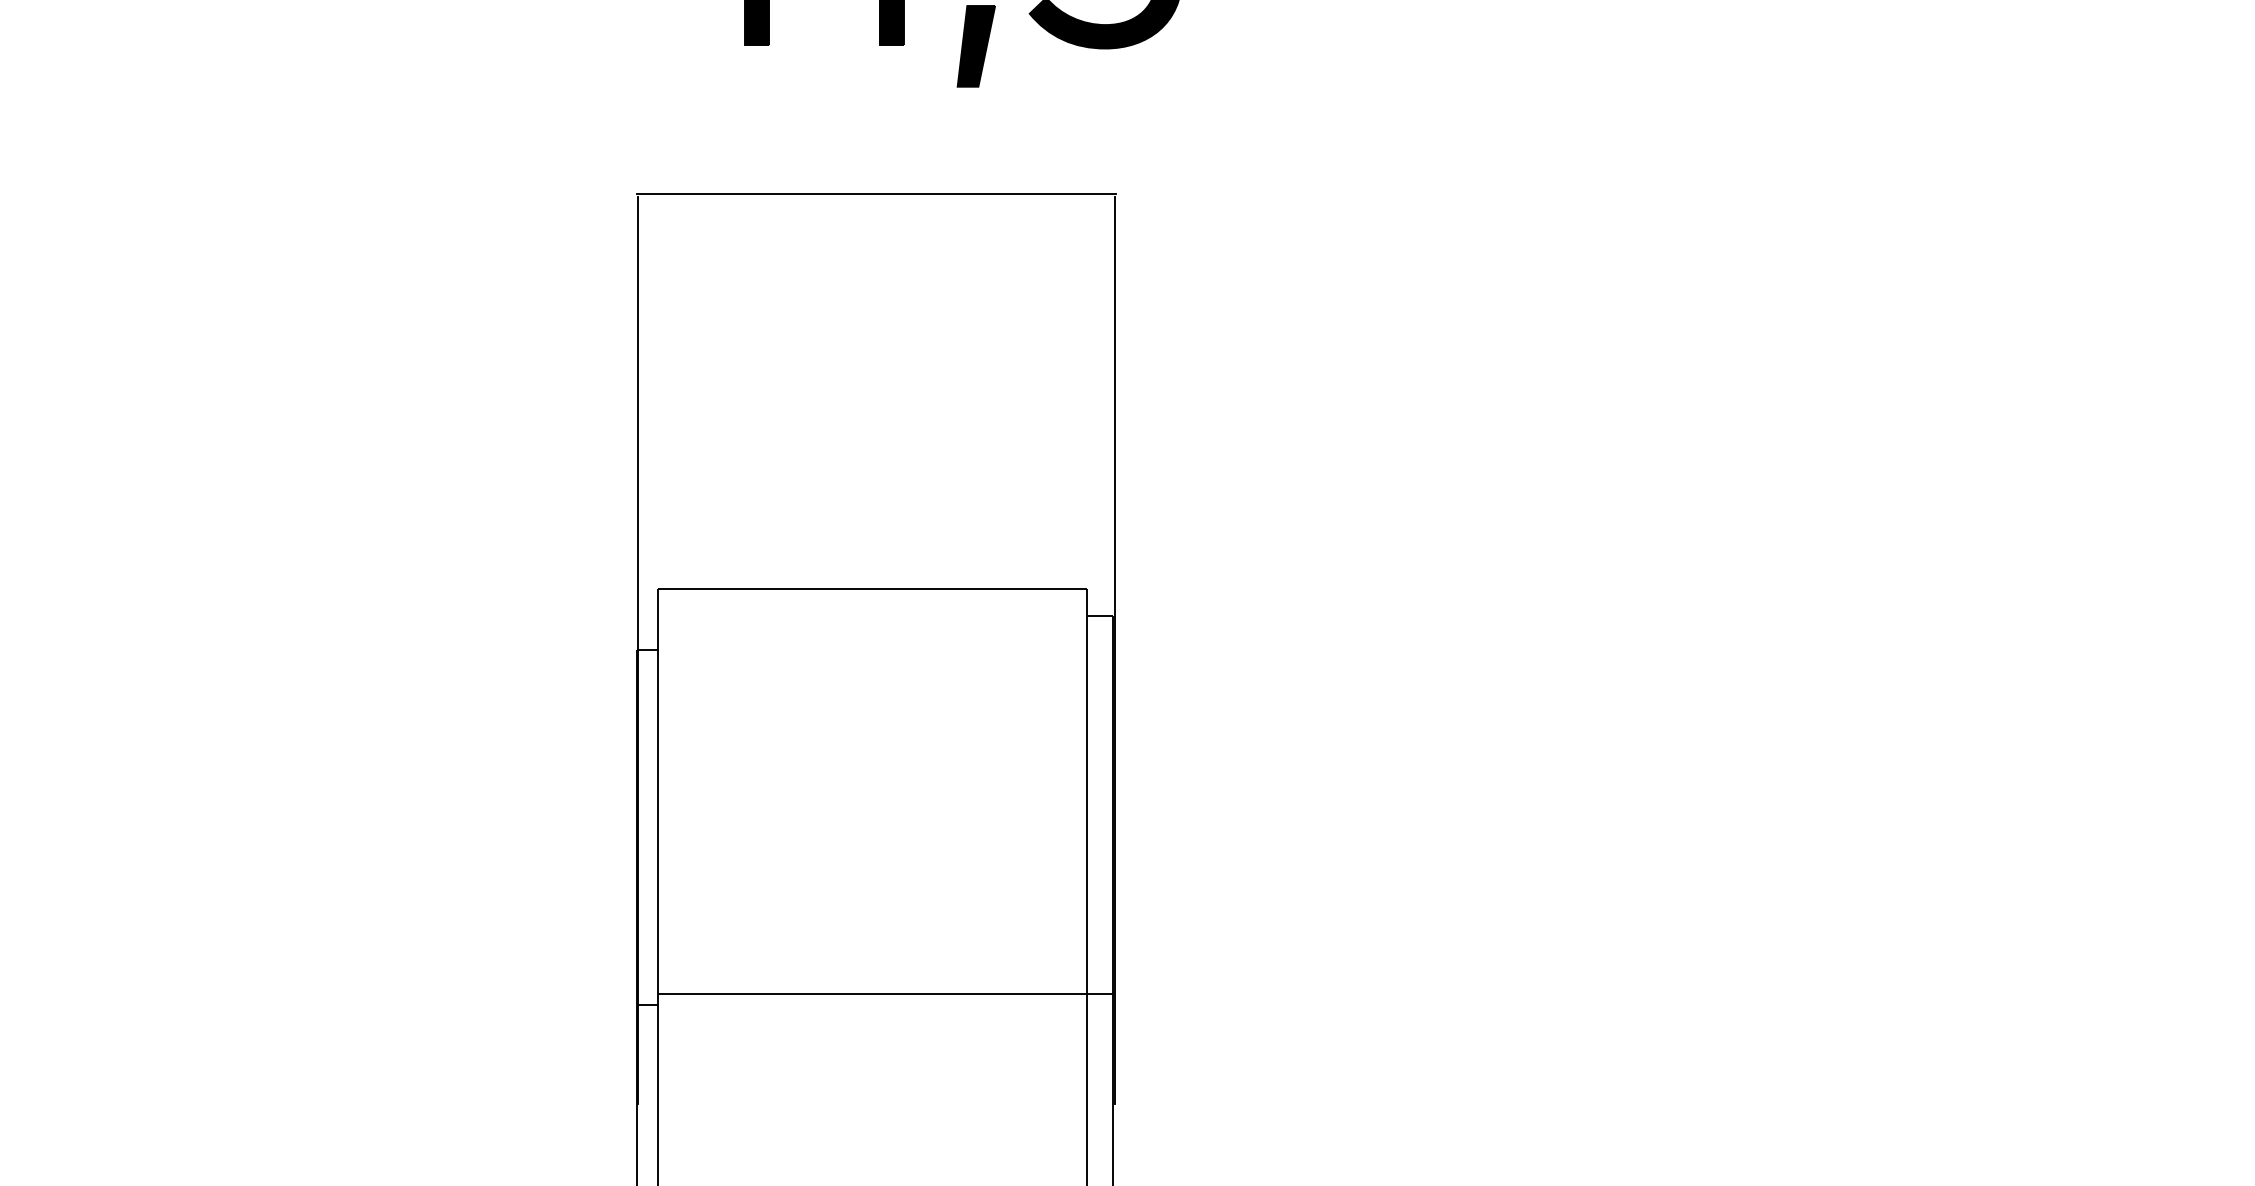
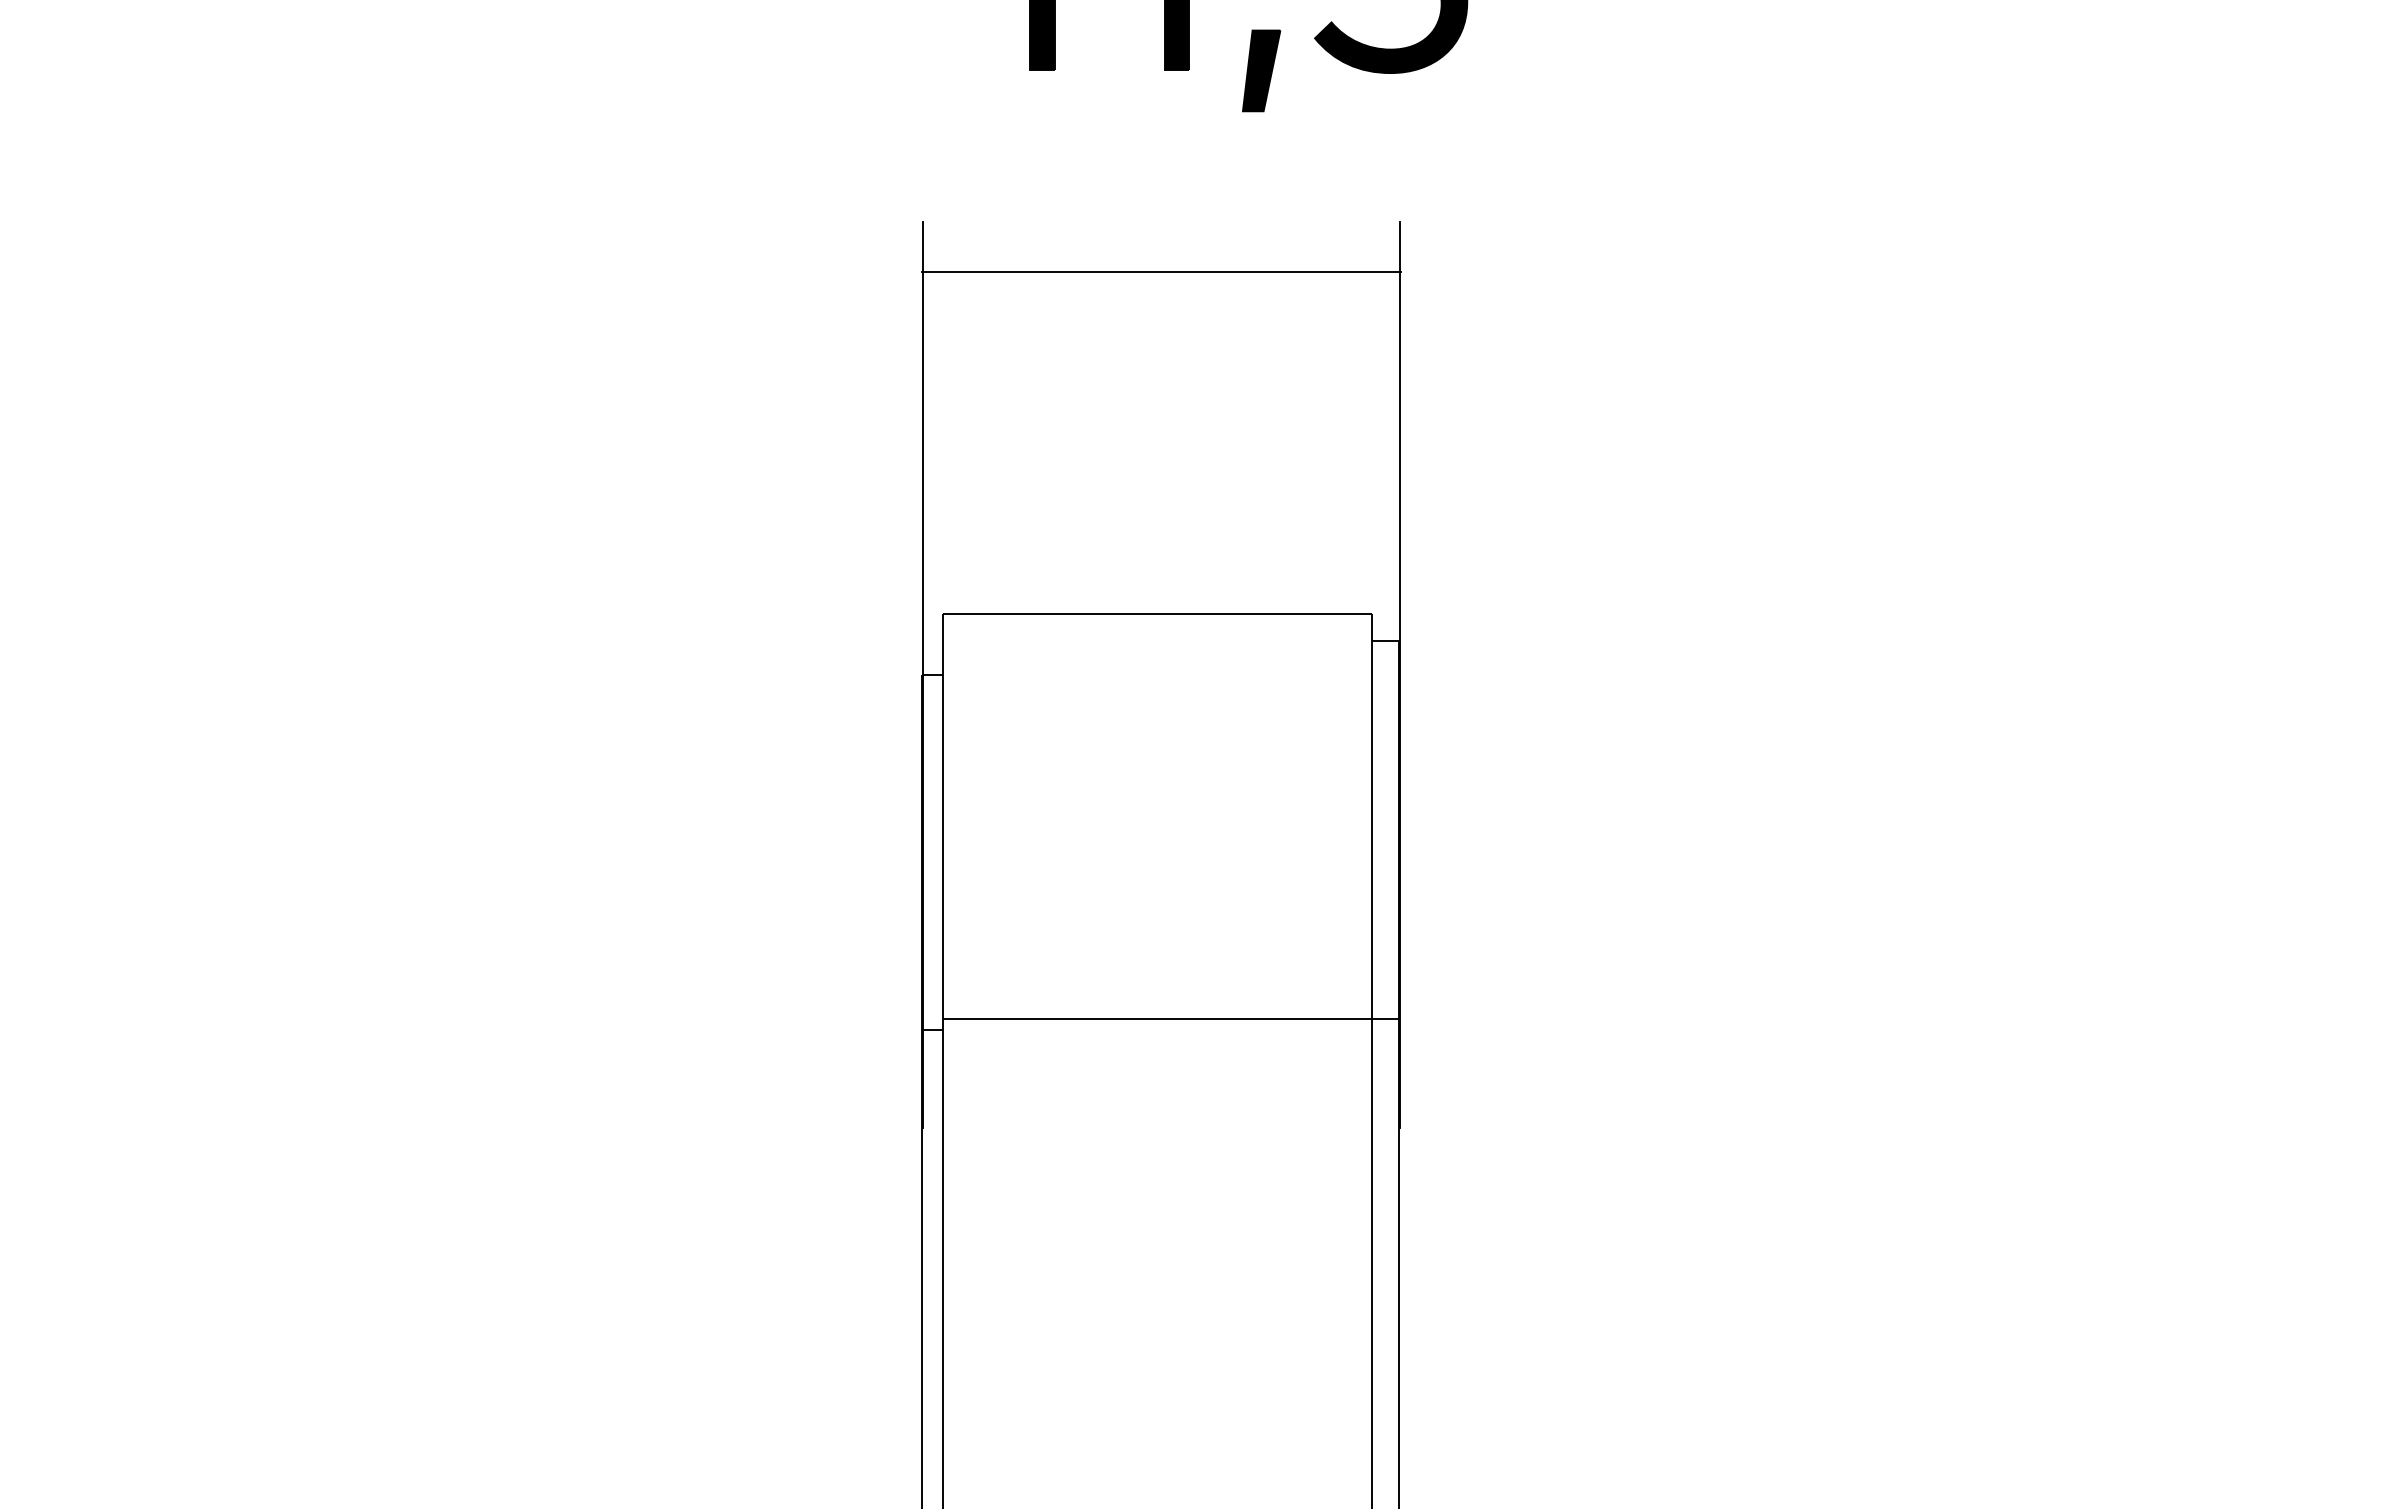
line: (876, 193) -> (1161, 271), moved

